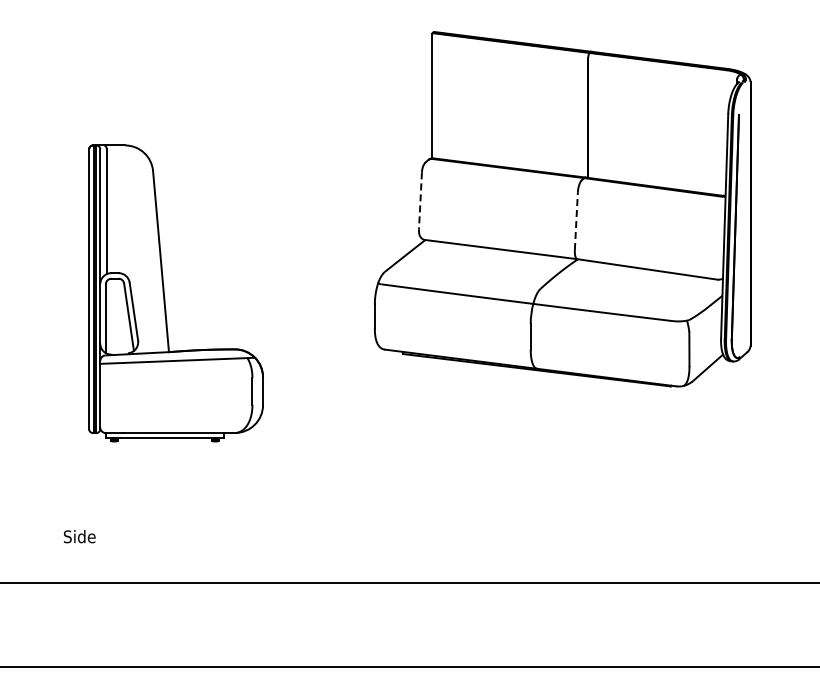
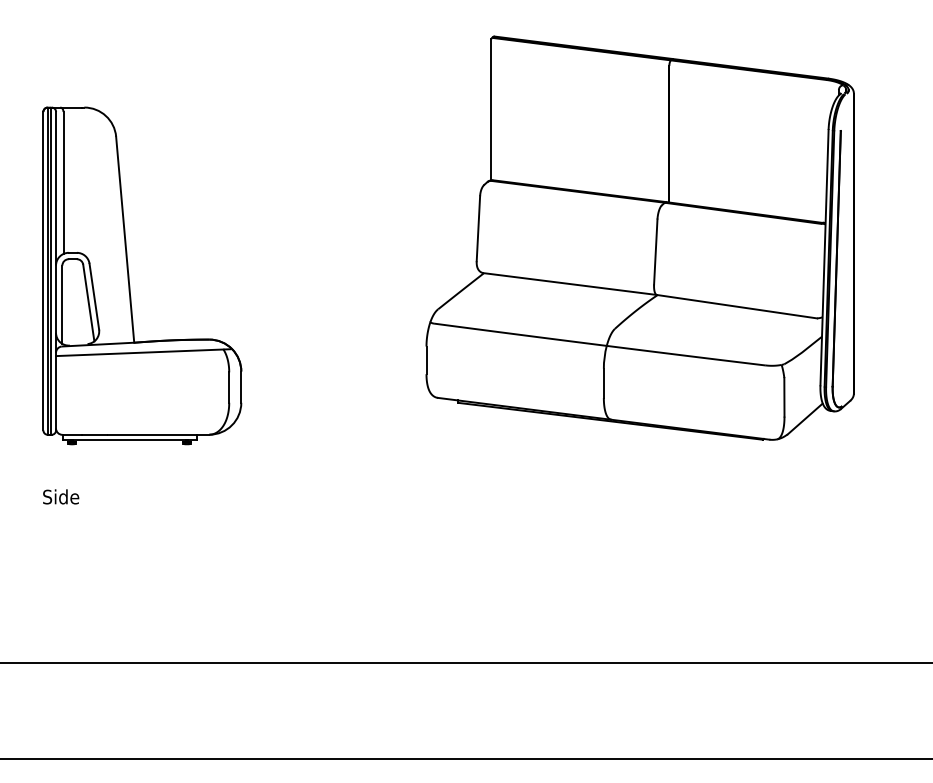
line: (420, 200) -> (478, 228), dashed -> solid
line: (576, 221) -> (655, 252), dashed -> solid
part: (165, 297) -> (130, 280), moved
text: (79, 536) -> (60, 496), moved

